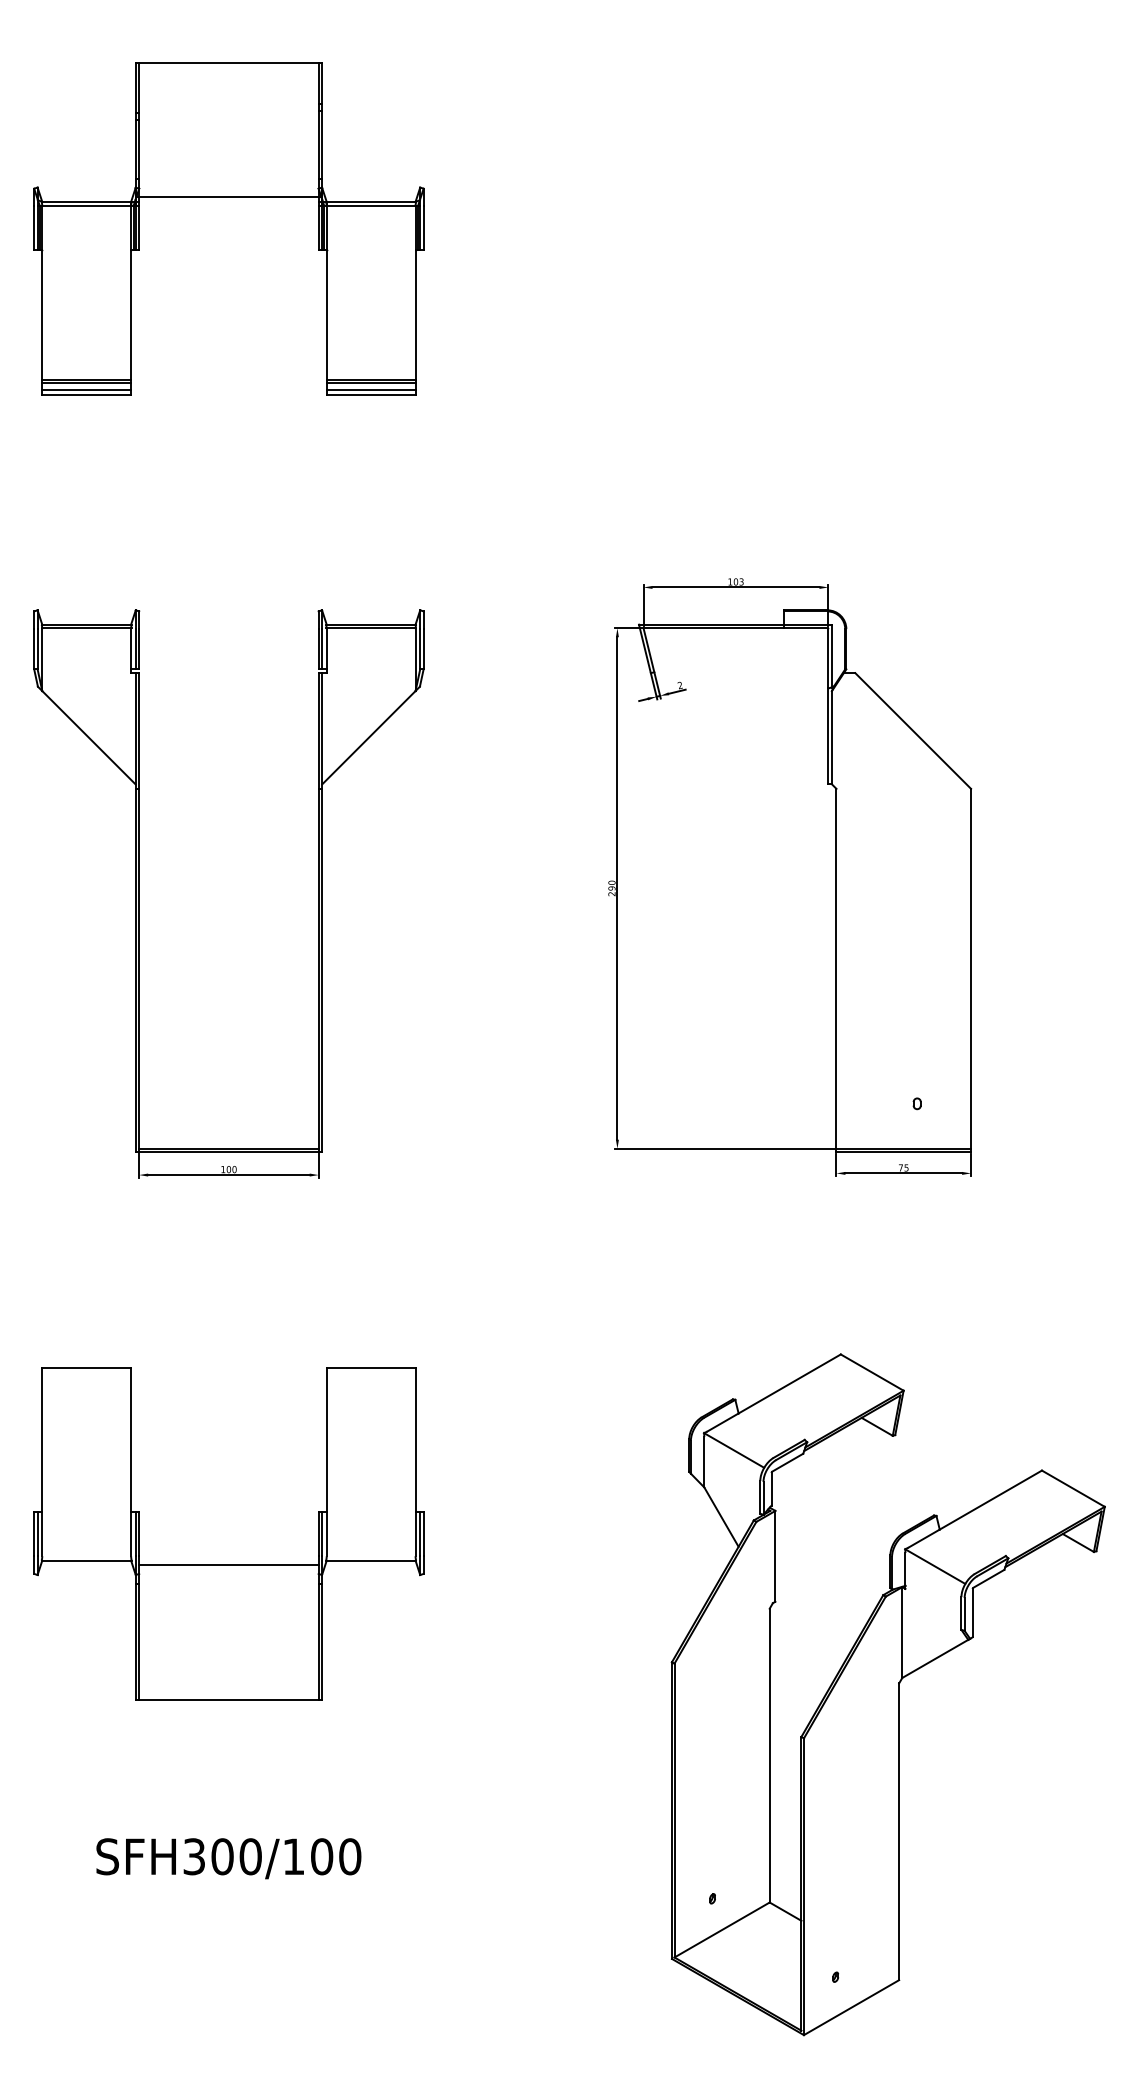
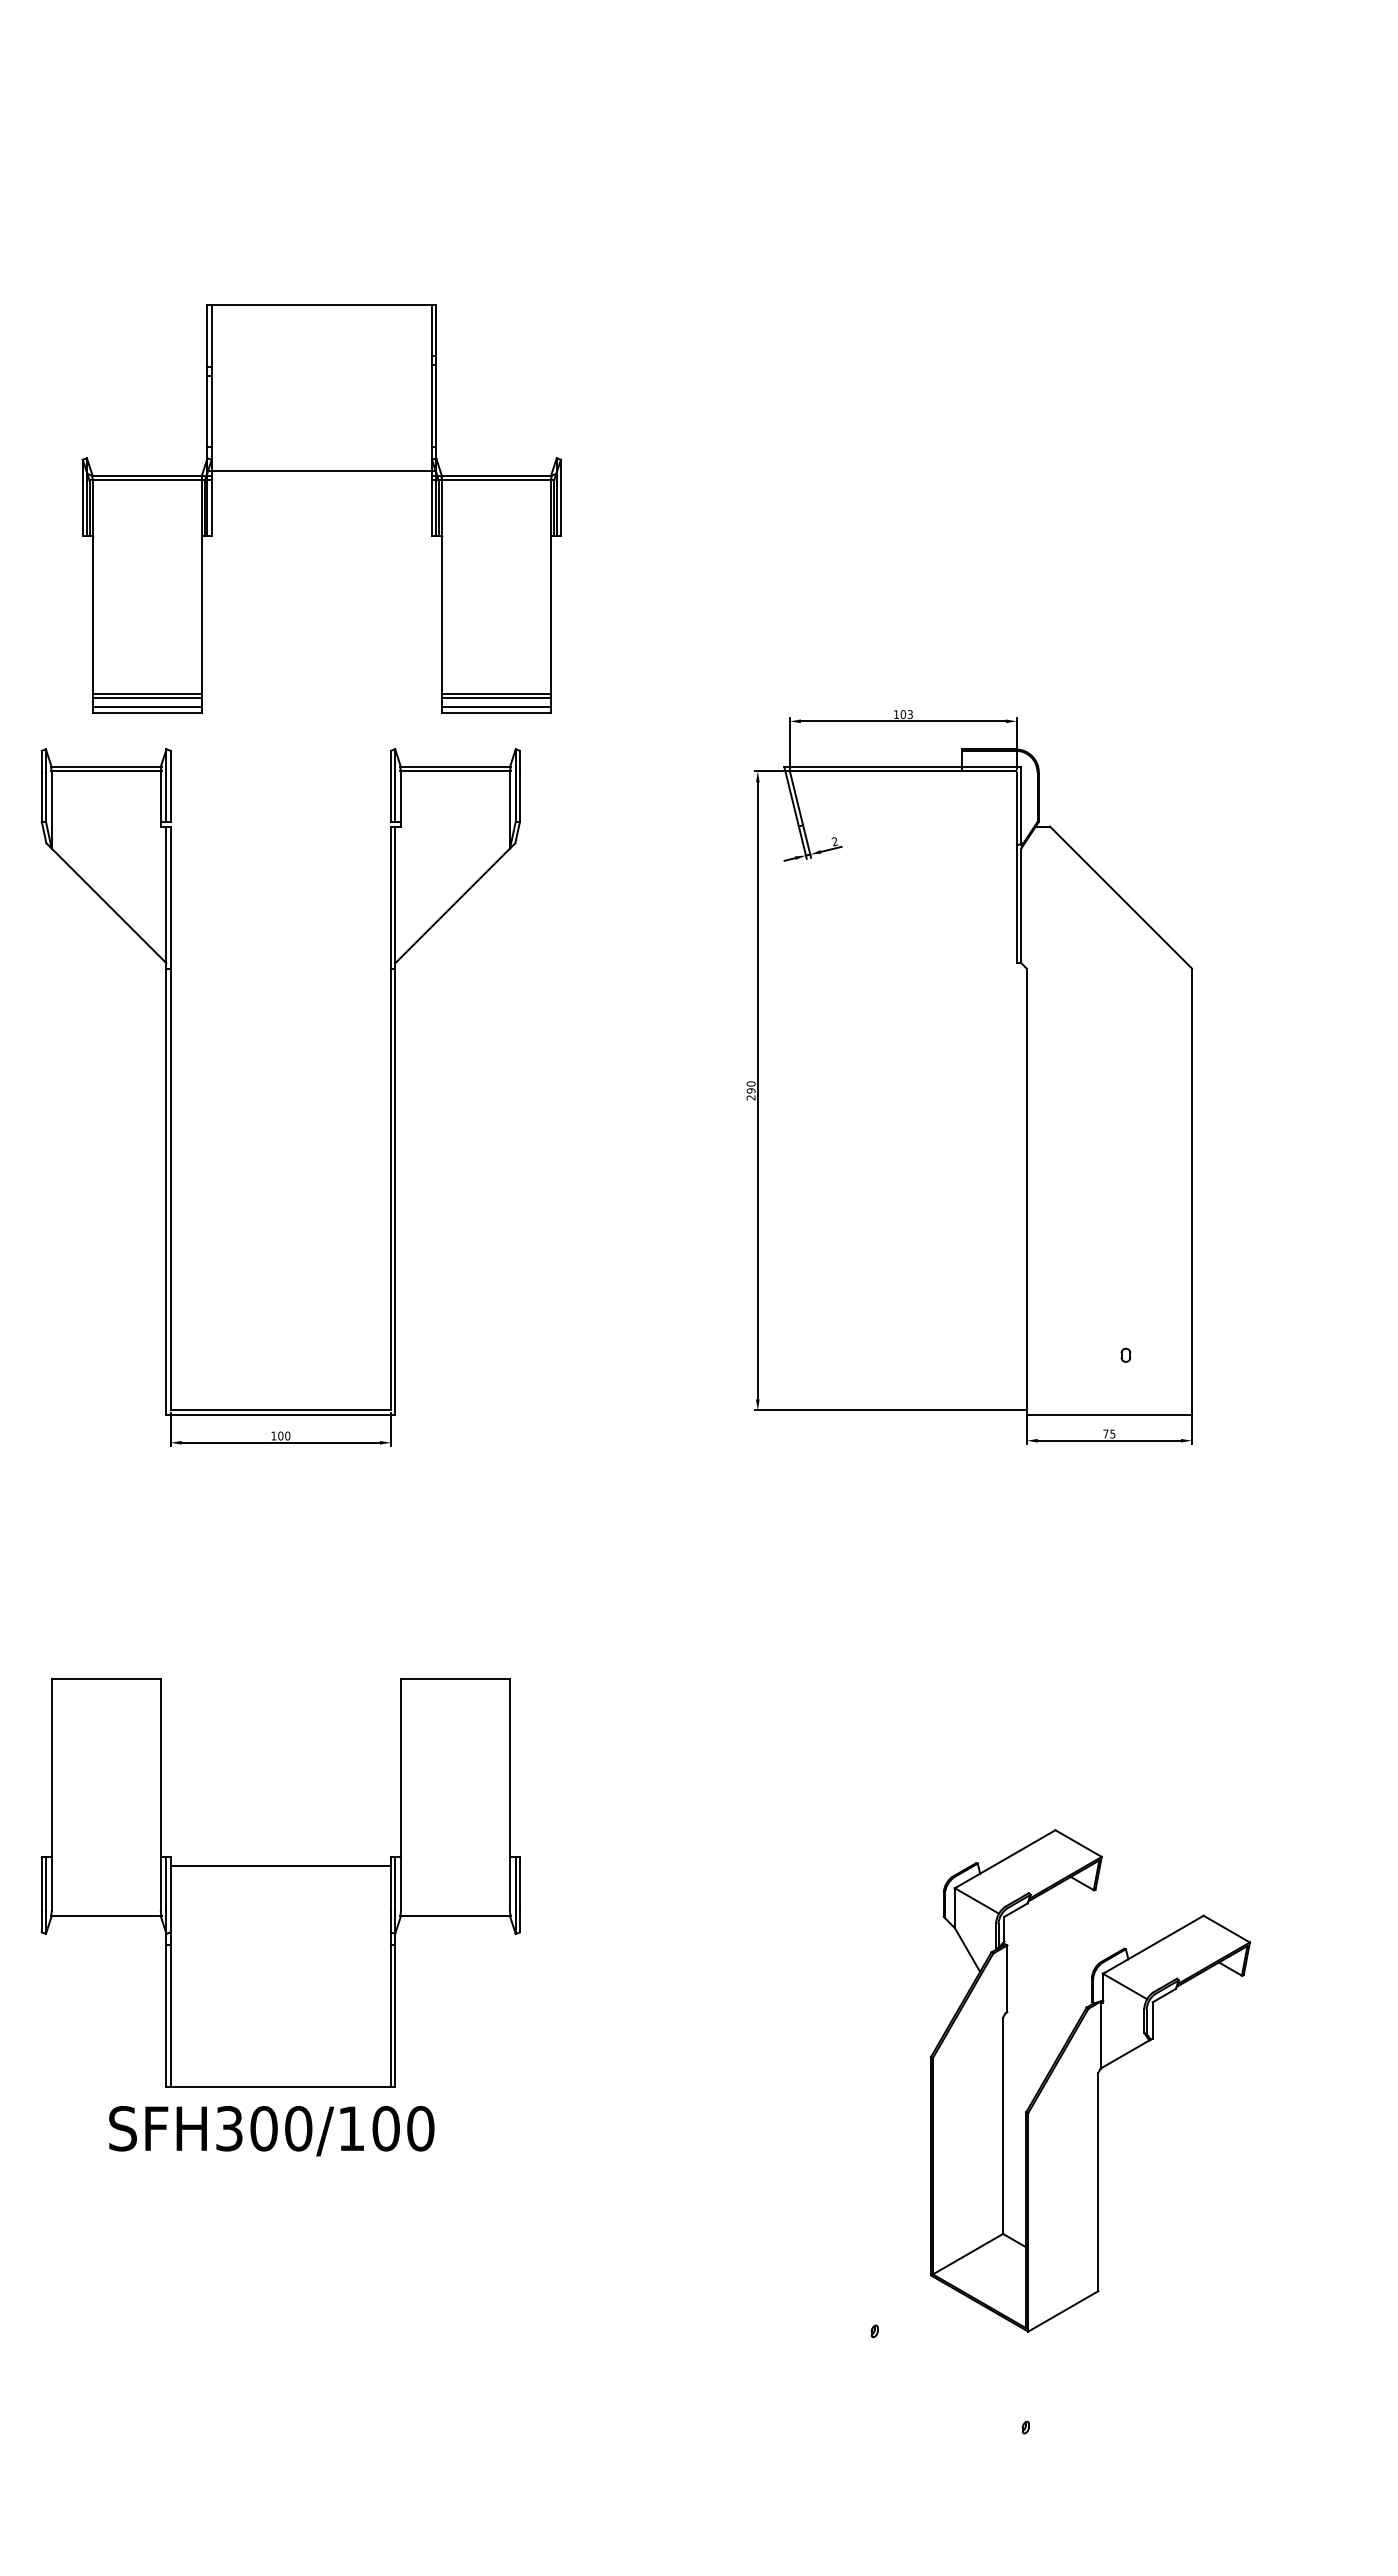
part: (228, 198) -> (321, 471), moved
line: (903, 1148) -> (1109, 1410), removed
line: (228, 1564) -> (280, 1865), moved
part: (888, 1694) -> (1090, 2080), size x0.6
text: (228, 1859) -> (271, 2131), moved

